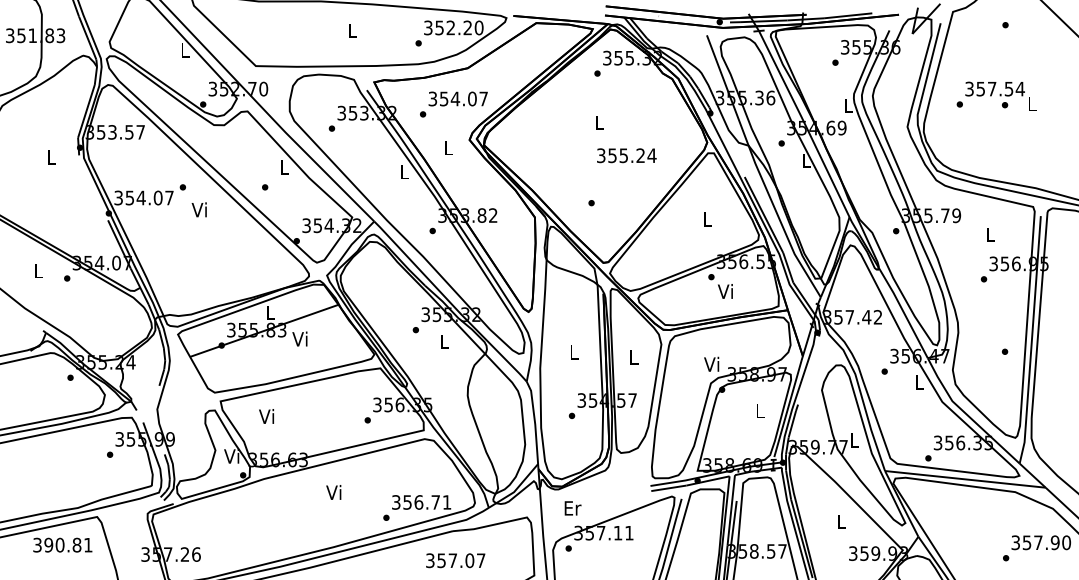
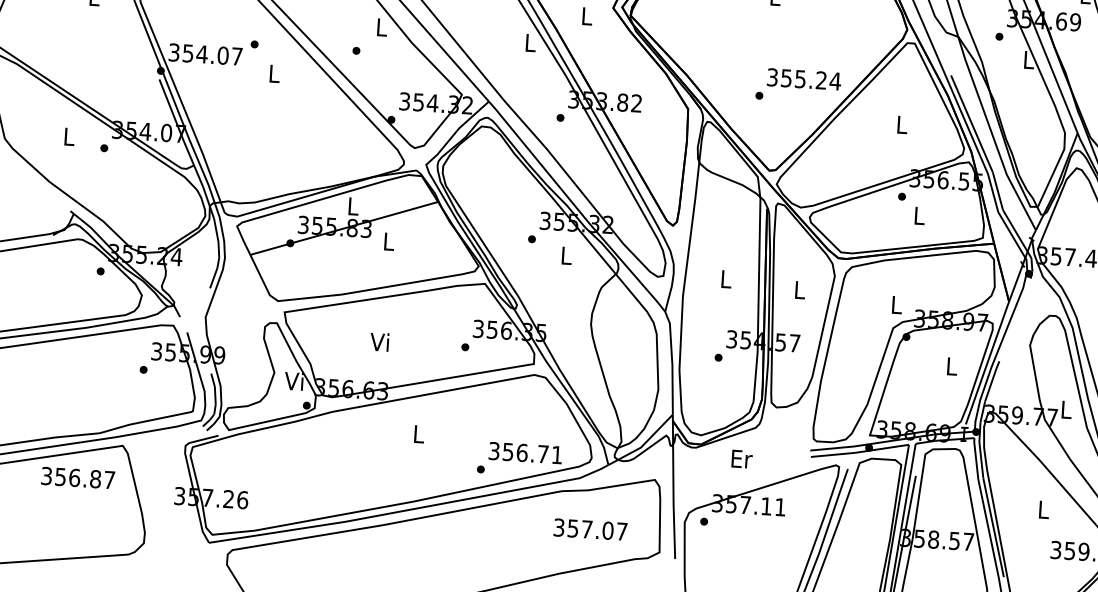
text: (626, 155) -> (803, 79), moved
text: (198, 209) -> (272, 73), Vi -> L
text: (724, 291) -> (917, 215), Vi -> L
text: (299, 338) -> (387, 240), Vi -> L
text: (711, 363) -> (895, 303), Vi -> L
text: (266, 416) -> (379, 342), moved
text: (333, 492) -> (417, 433), Vi -> L
text: (572, 508) -> (741, 459), moved
text: (68, 544) -> (85, 477), 390.81 -> 356.87
text: (455, 560) -> (590, 529), moved

